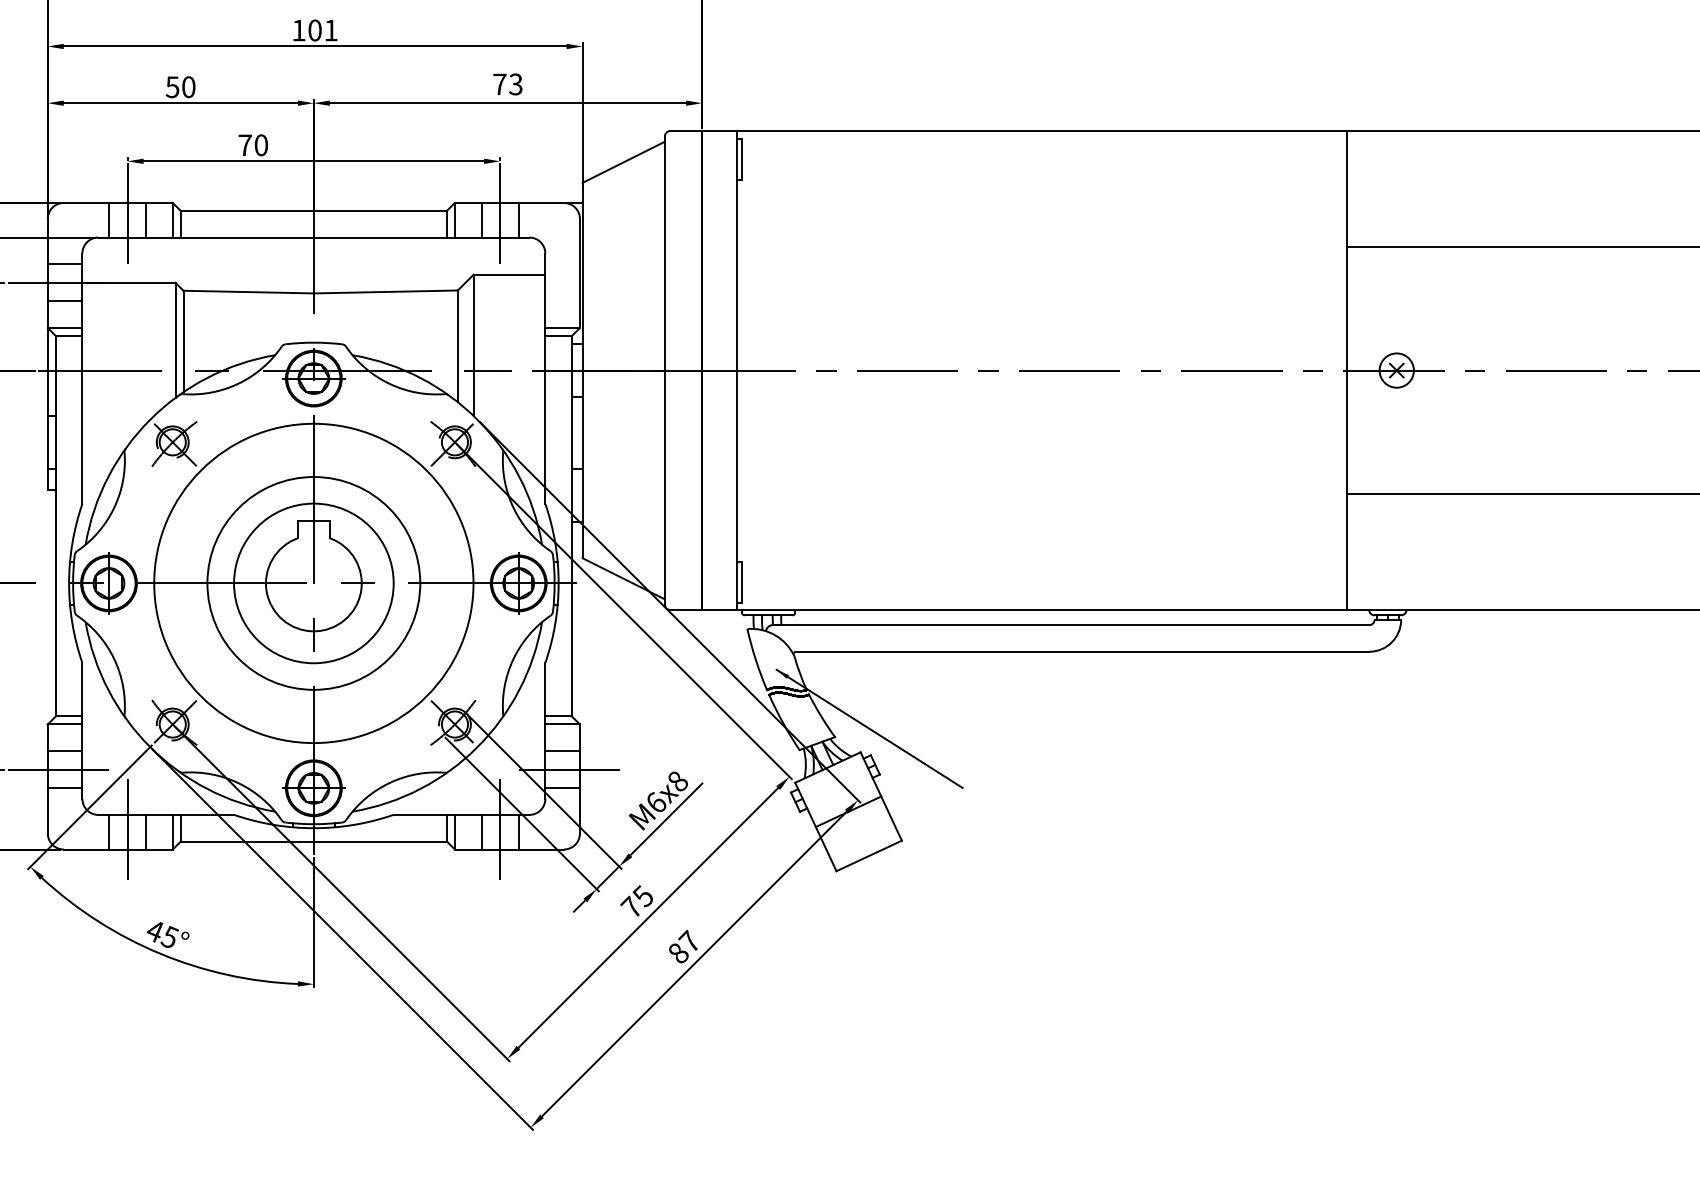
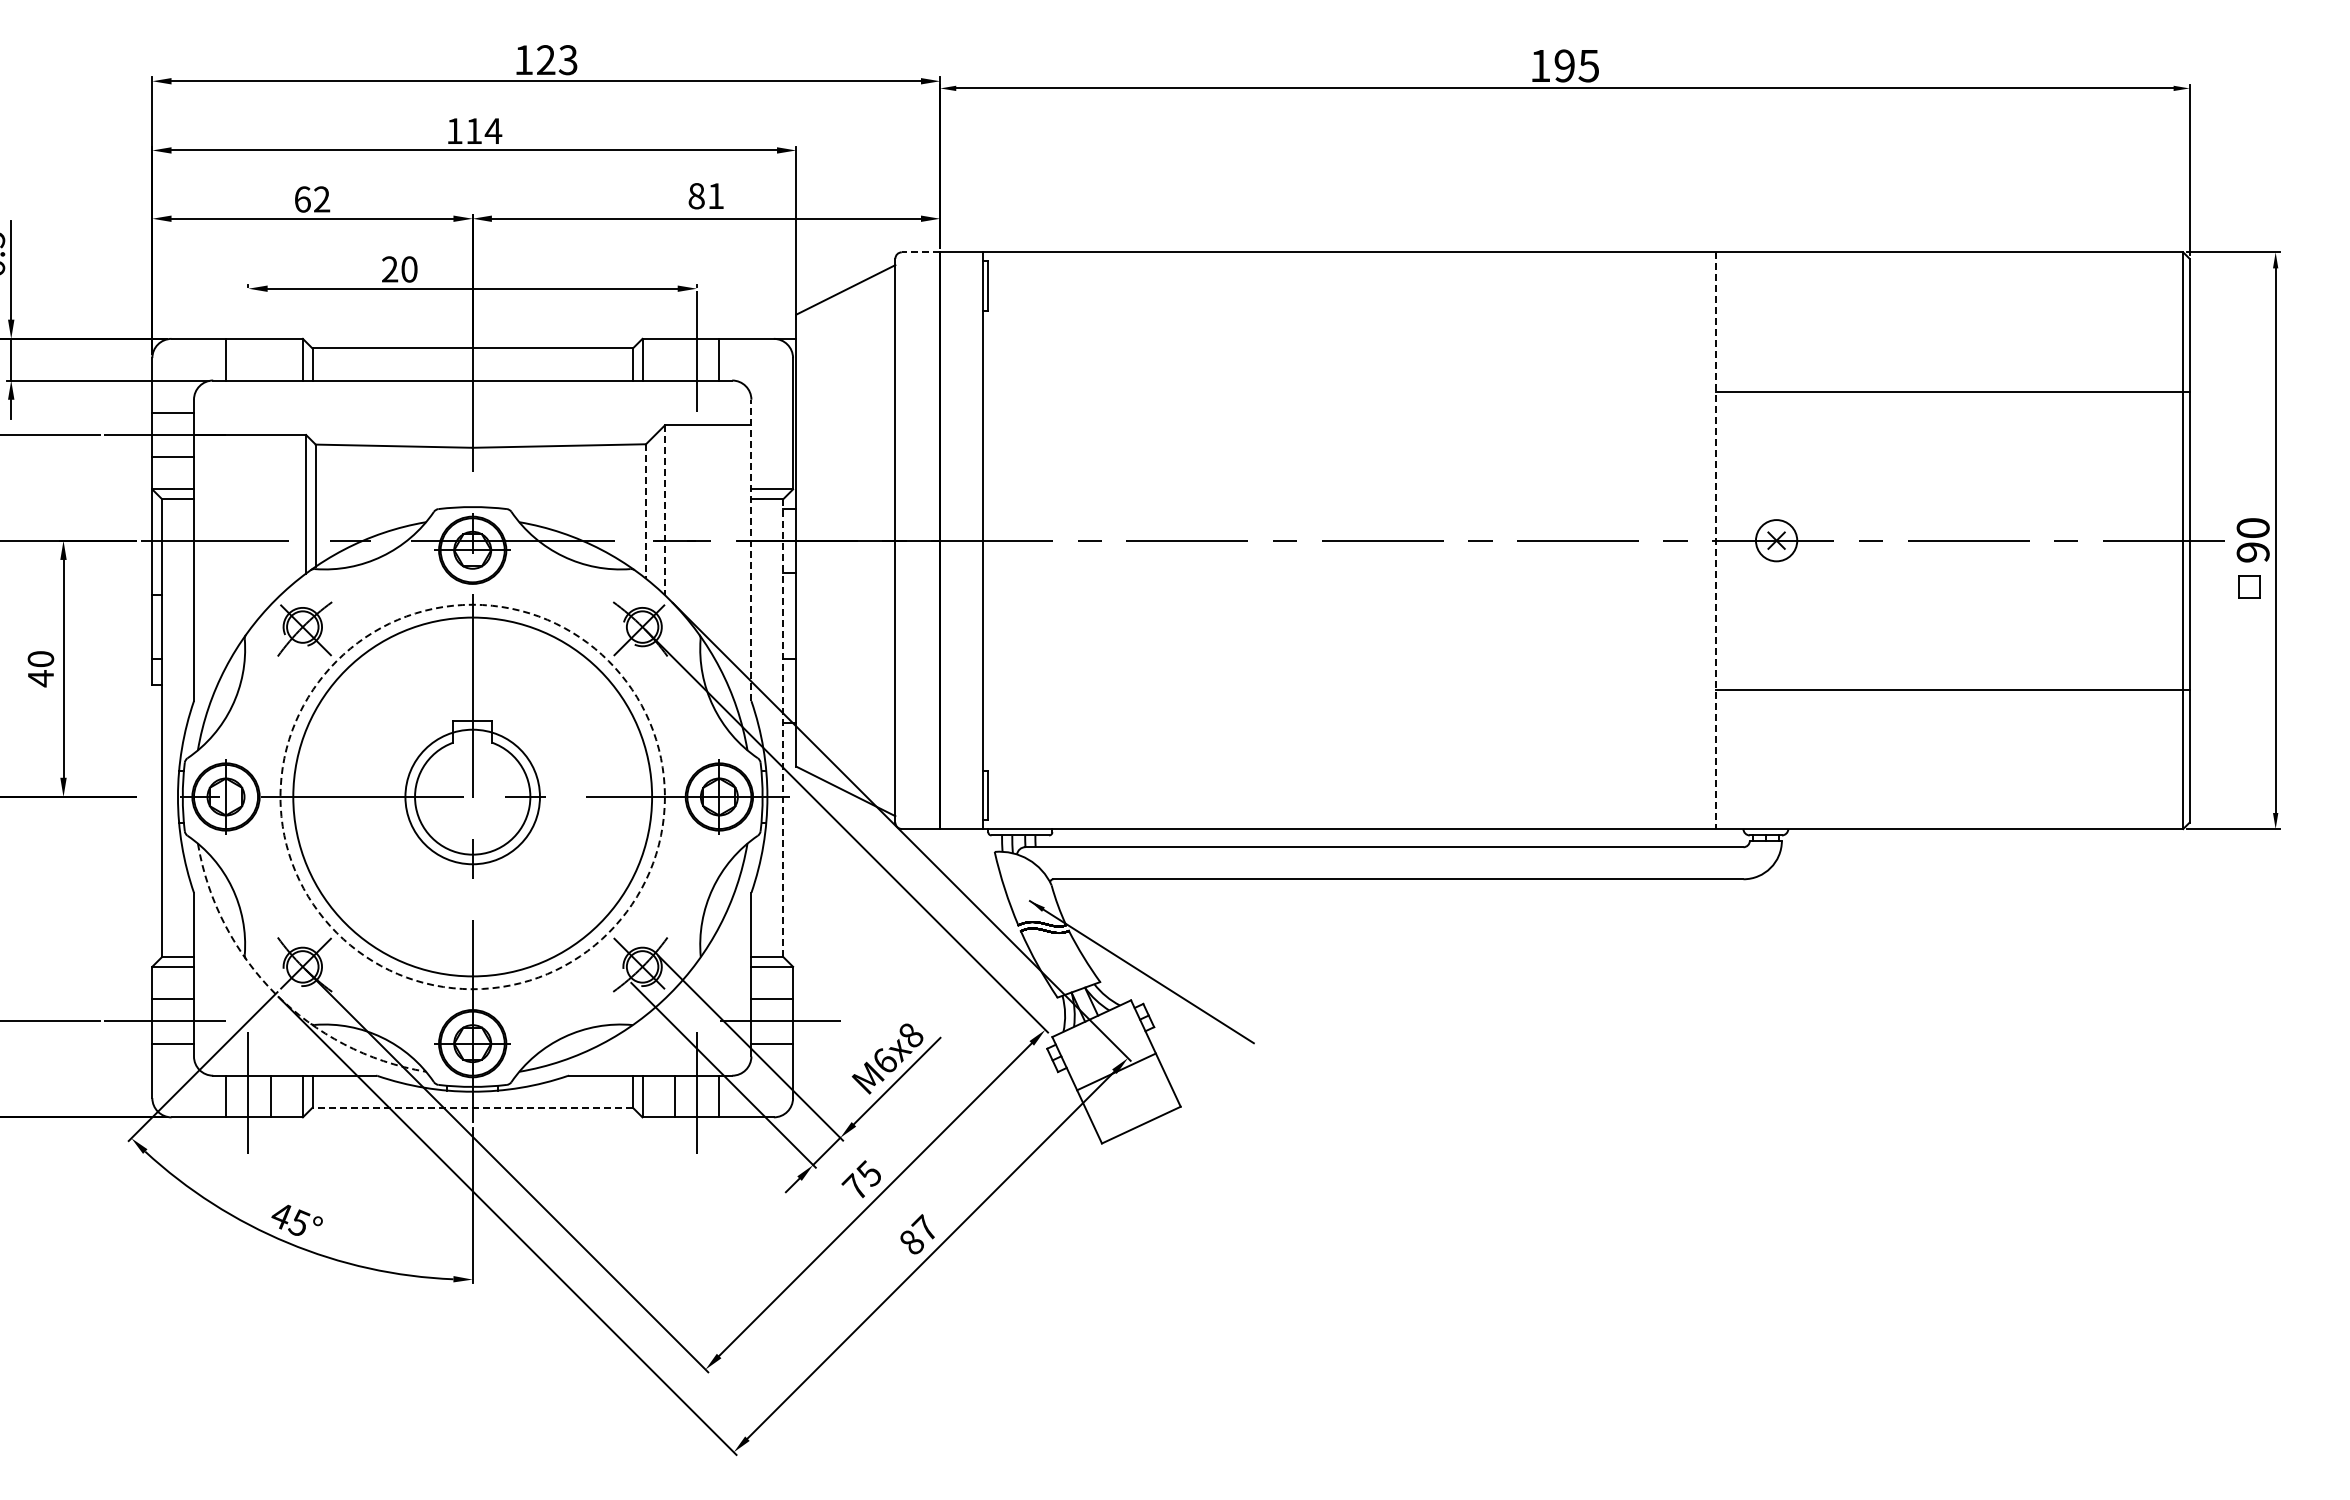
text: (323, 30) -> (484, 131), 101 -> 114
text: (507, 84) -> (705, 196), 73 -> 81
text: (180, 87) -> (312, 199), 50 -> 62
line: (685, 131) -> (920, 252), solid -> dashed
text: (245, 145) -> (390, 269), 70 -> 20
line: (127, 213) -> (248, 351), removed
line: (145, 220) -> (270, 359), removed
line: (481, 220) -> (674, 359), removed
line: (473, 345) -> (664, 510), solid -> dashed
line: (457, 346) -> (645, 511), solid -> dashed
line: (1346, 371) -> (1716, 541), solid -> dashed
line: (545, 378) -> (751, 550), solid -> dashed
line: (571, 525) -> (783, 727), solid -> dashed
circle: (313, 583) -> (472, 796), size x0.7
circle: (313, 583) -> (472, 796), size x1.4
circle: (313, 583) -> (472, 796), solid -> dashed
arc: (150, 747) -> (275, 994), solid -> dashed
line: (313, 841) -> (472, 1107), solid -> dashed

